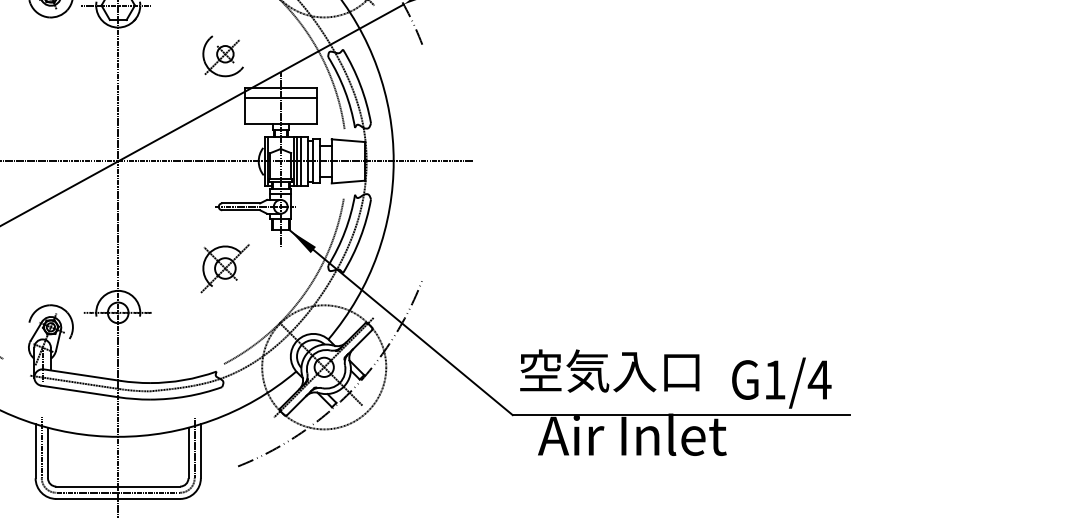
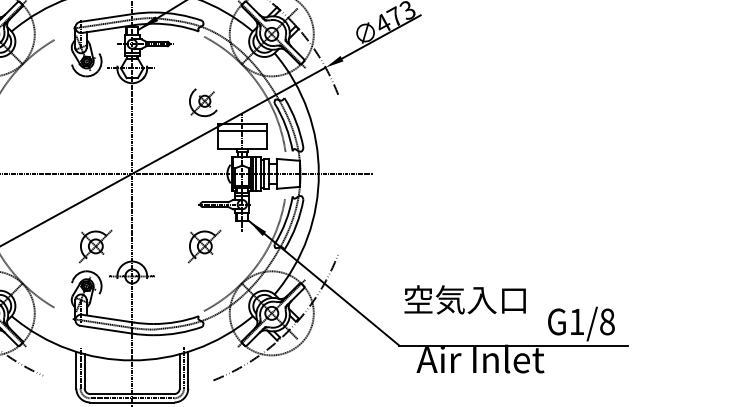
part: (63, 268) -> (95, 246), added
text: (608, 370) -> (464, 299), moved
text: (819, 379) -> (607, 321), G1/4 -> G1/8

